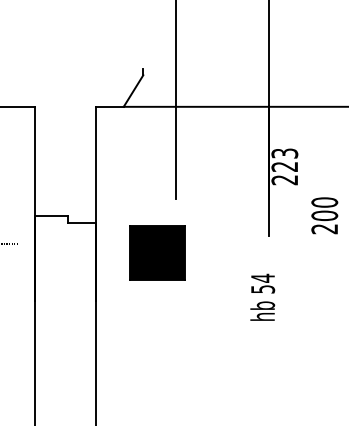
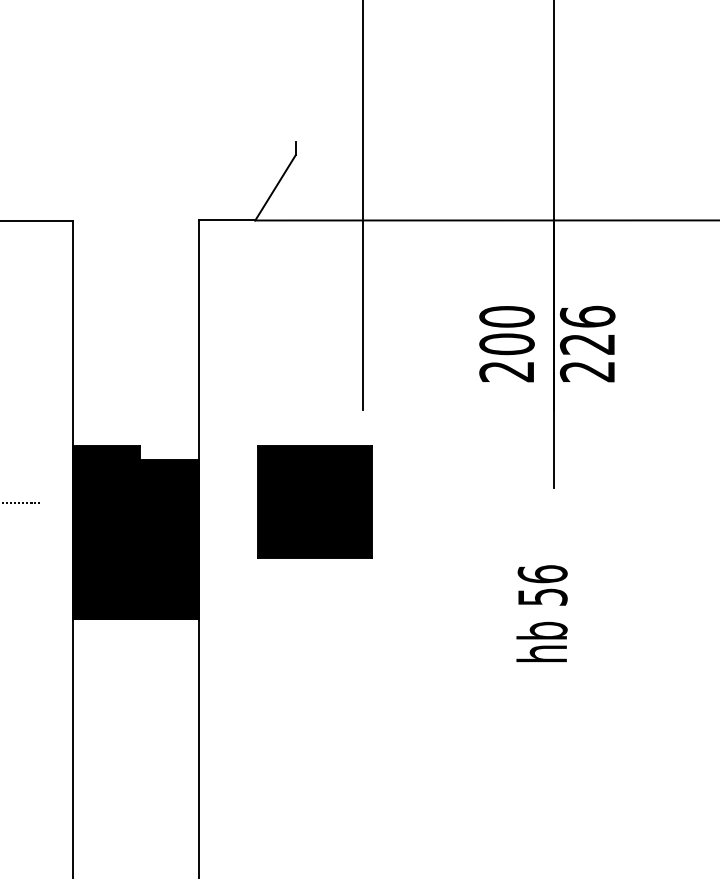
text: (284, 153) -> (586, 316), 223 -> 226
text: (324, 215) -> (506, 343), moved
part: (157, 252) -> (314, 500), moved
fill: (65, 258) -> (135, 533), added
text: (263, 277) -> (543, 572), 54 -> 56

